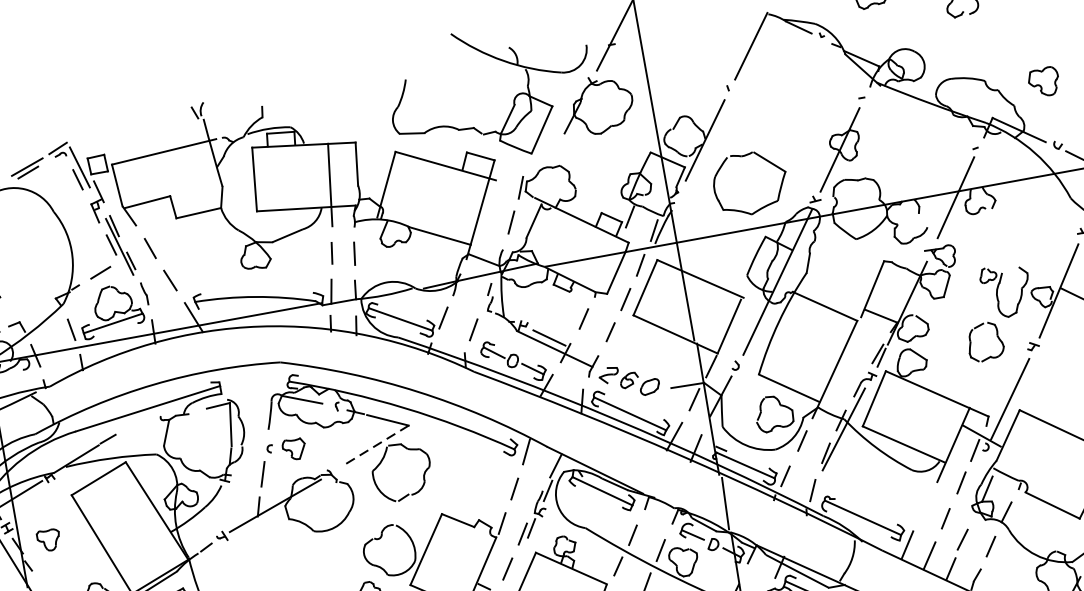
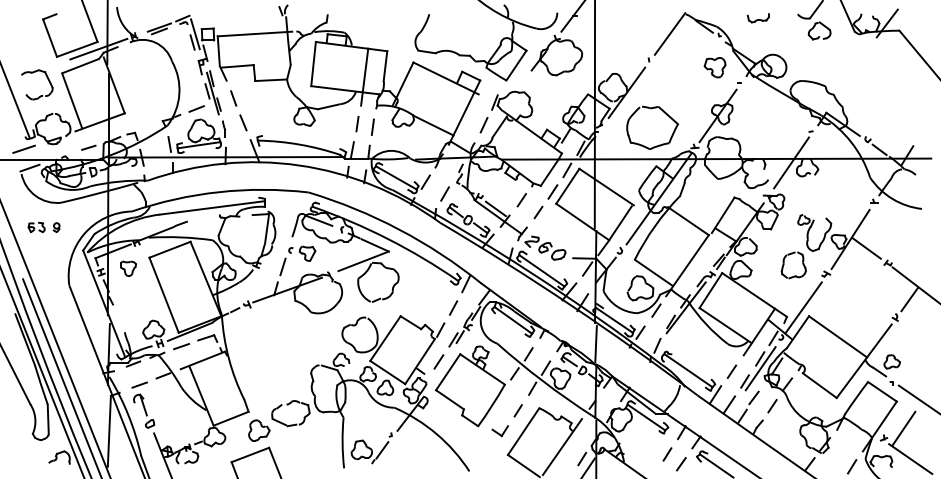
part: (1043, 82) -> (714, 67), moved
line: (375, 446) -> (363, 261), dashed -> solid
line: (964, 496) -> (760, 368), added
line: (924, 508) -> (731, 371), added
part: (49, 539) -> (128, 268), moved

